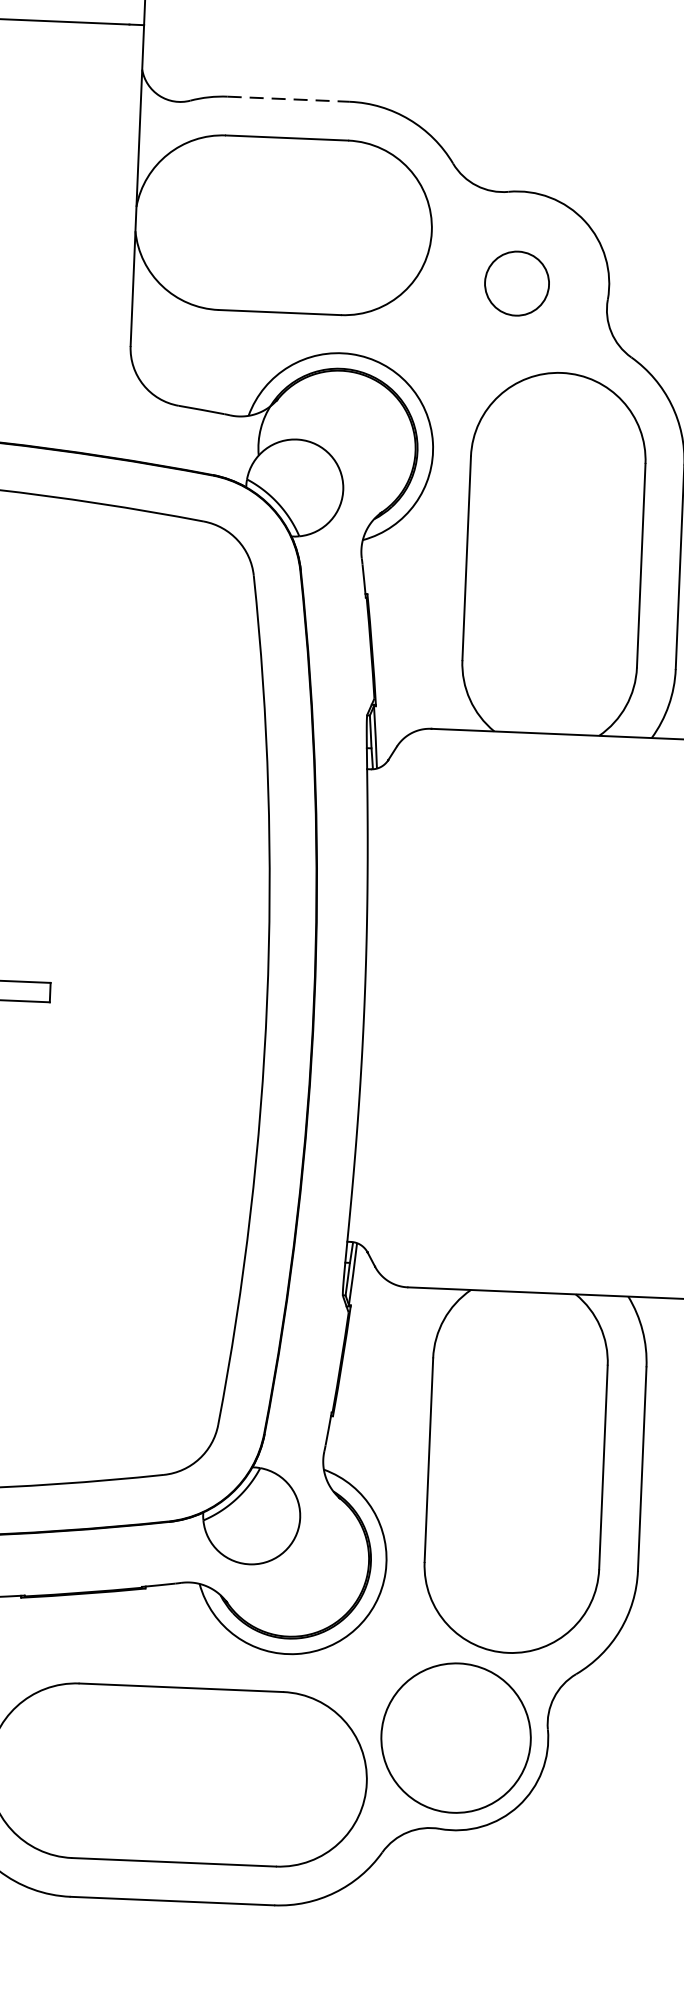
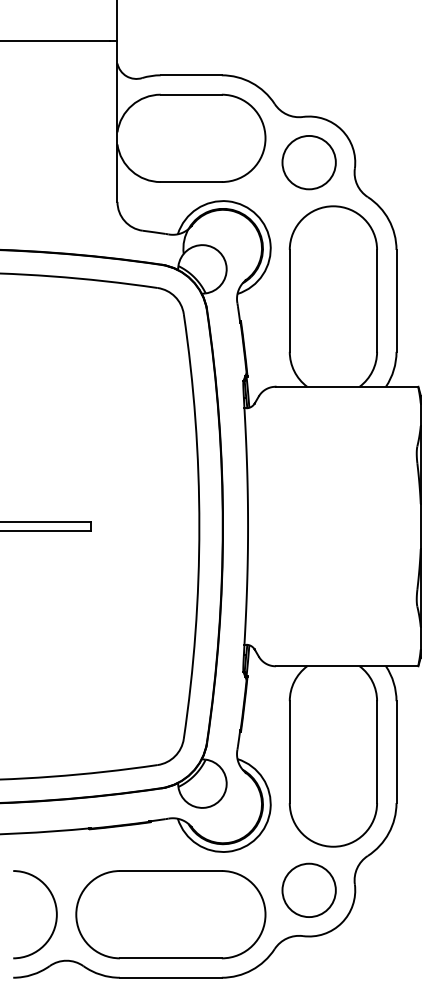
line: (289, 99) -> (191, 75), dashed -> solid
circle: (515, 283) -> (308, 162), size x1.67
circle: (454, 1738) -> (308, 890), size x0.71

